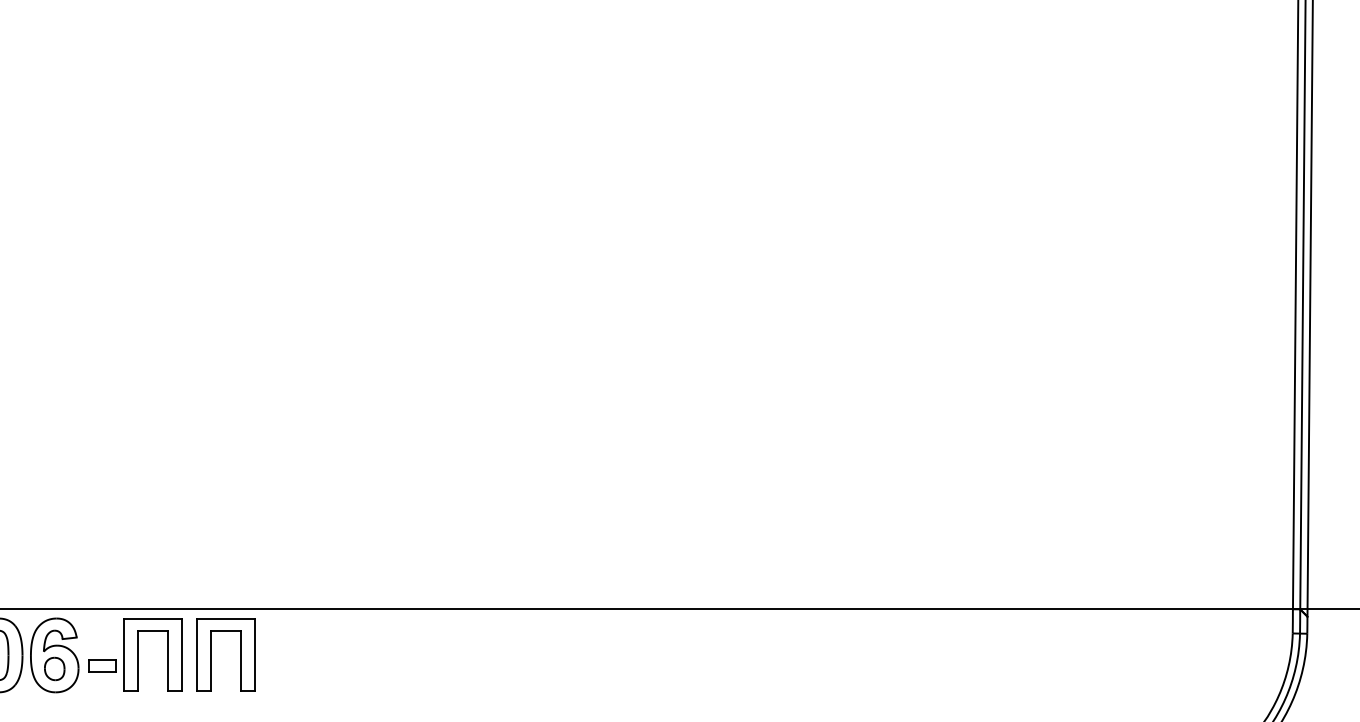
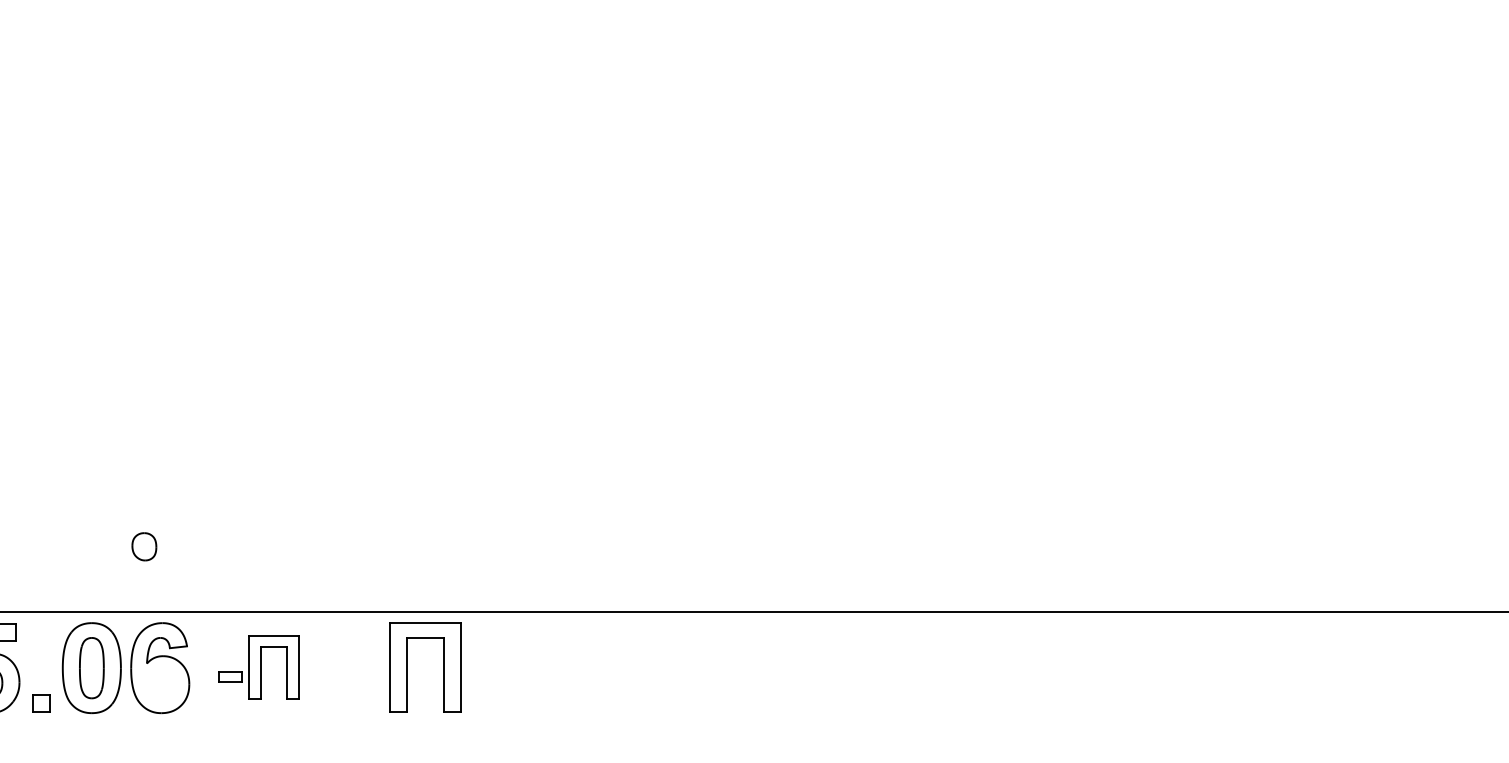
part: (135, 654) -> (258, 666), size x0.7
part: (211, 654) -> (407, 666), moved
part: (54, 668) -> (144, 546), moved

